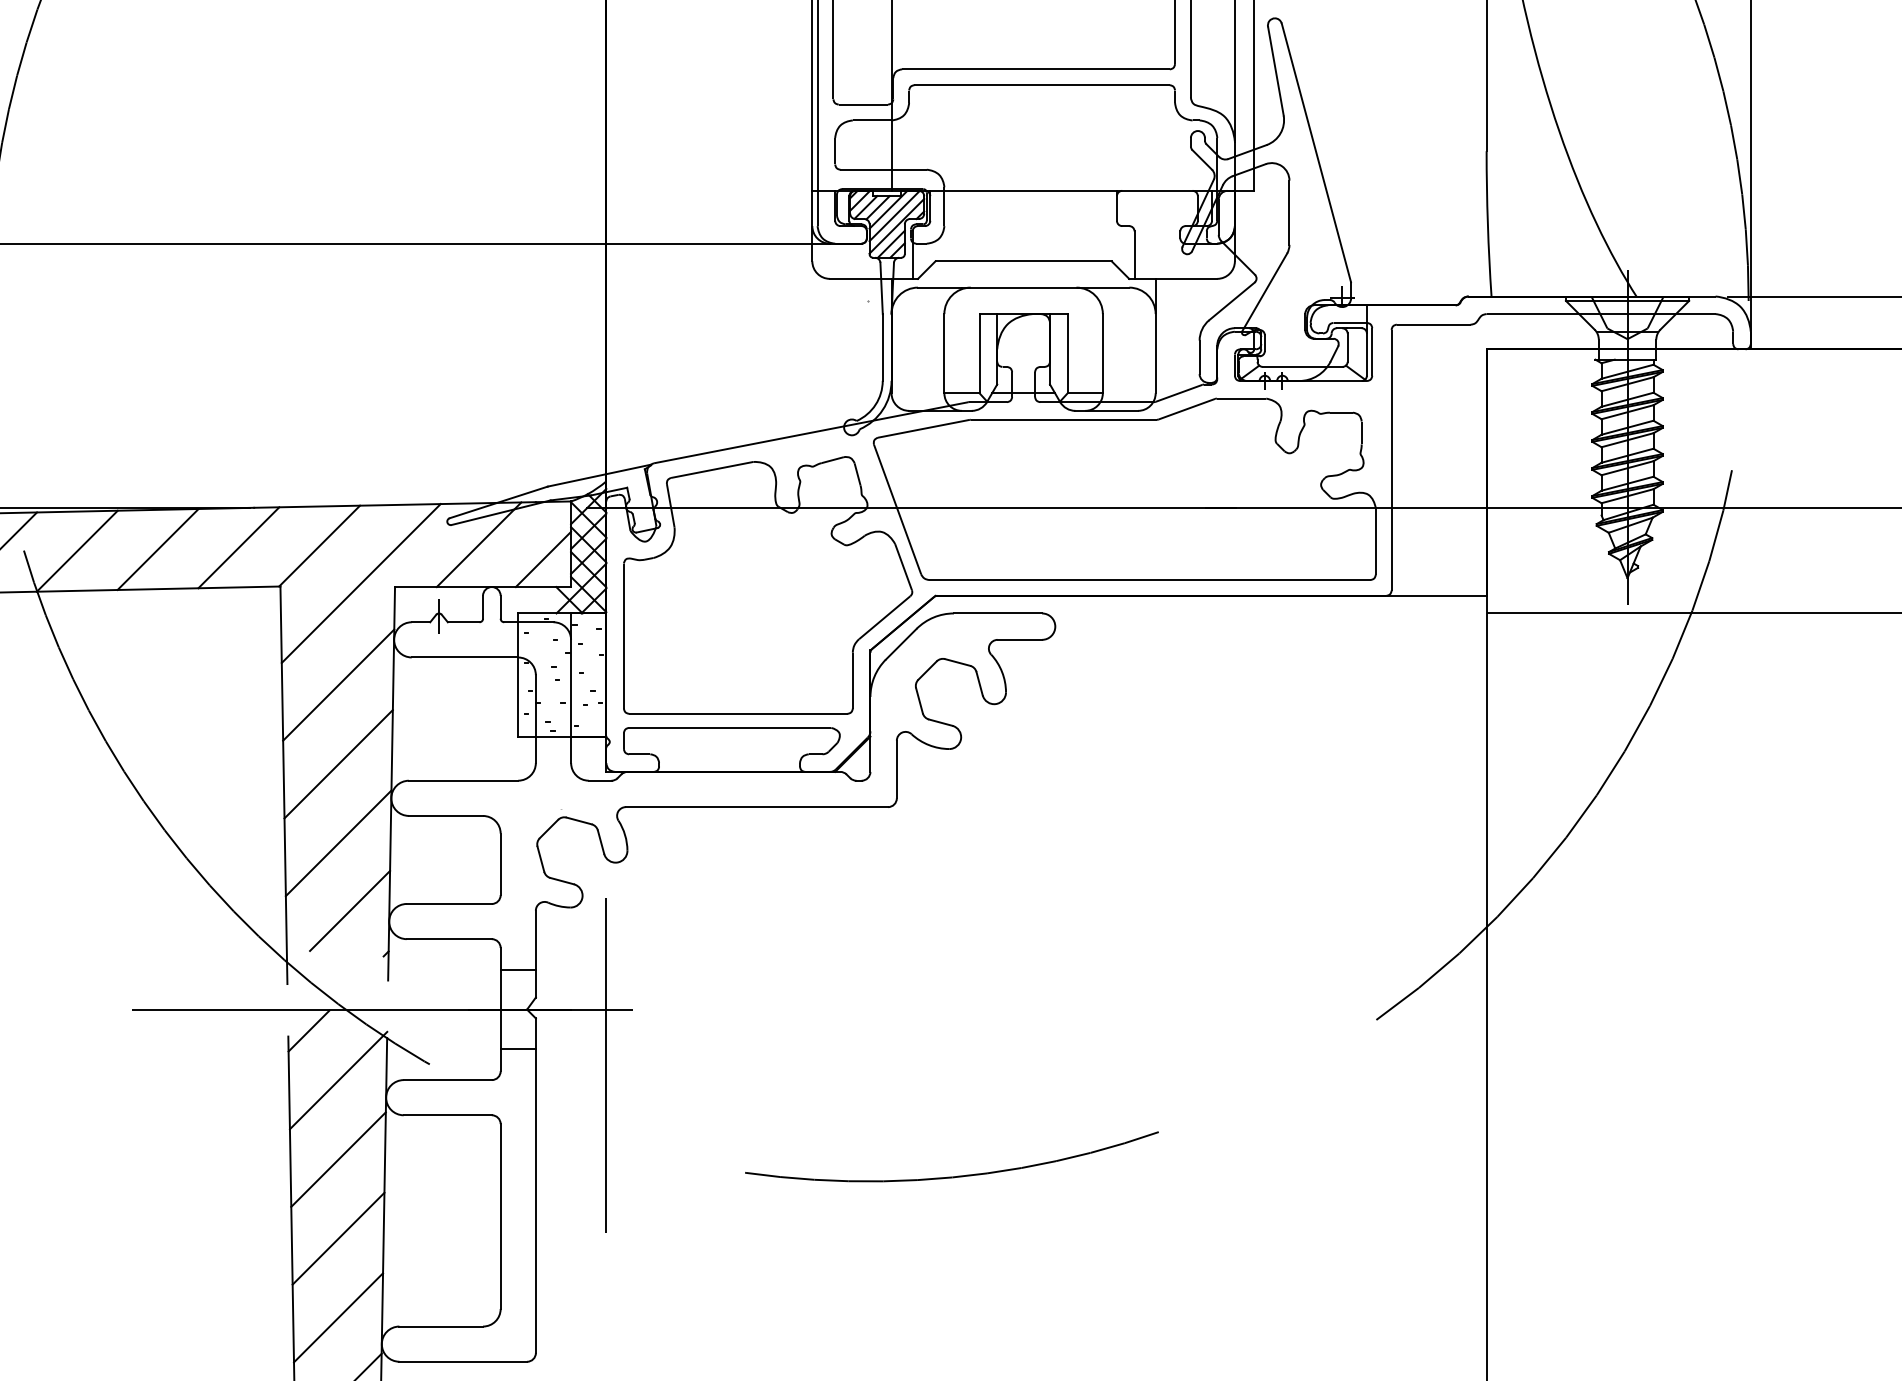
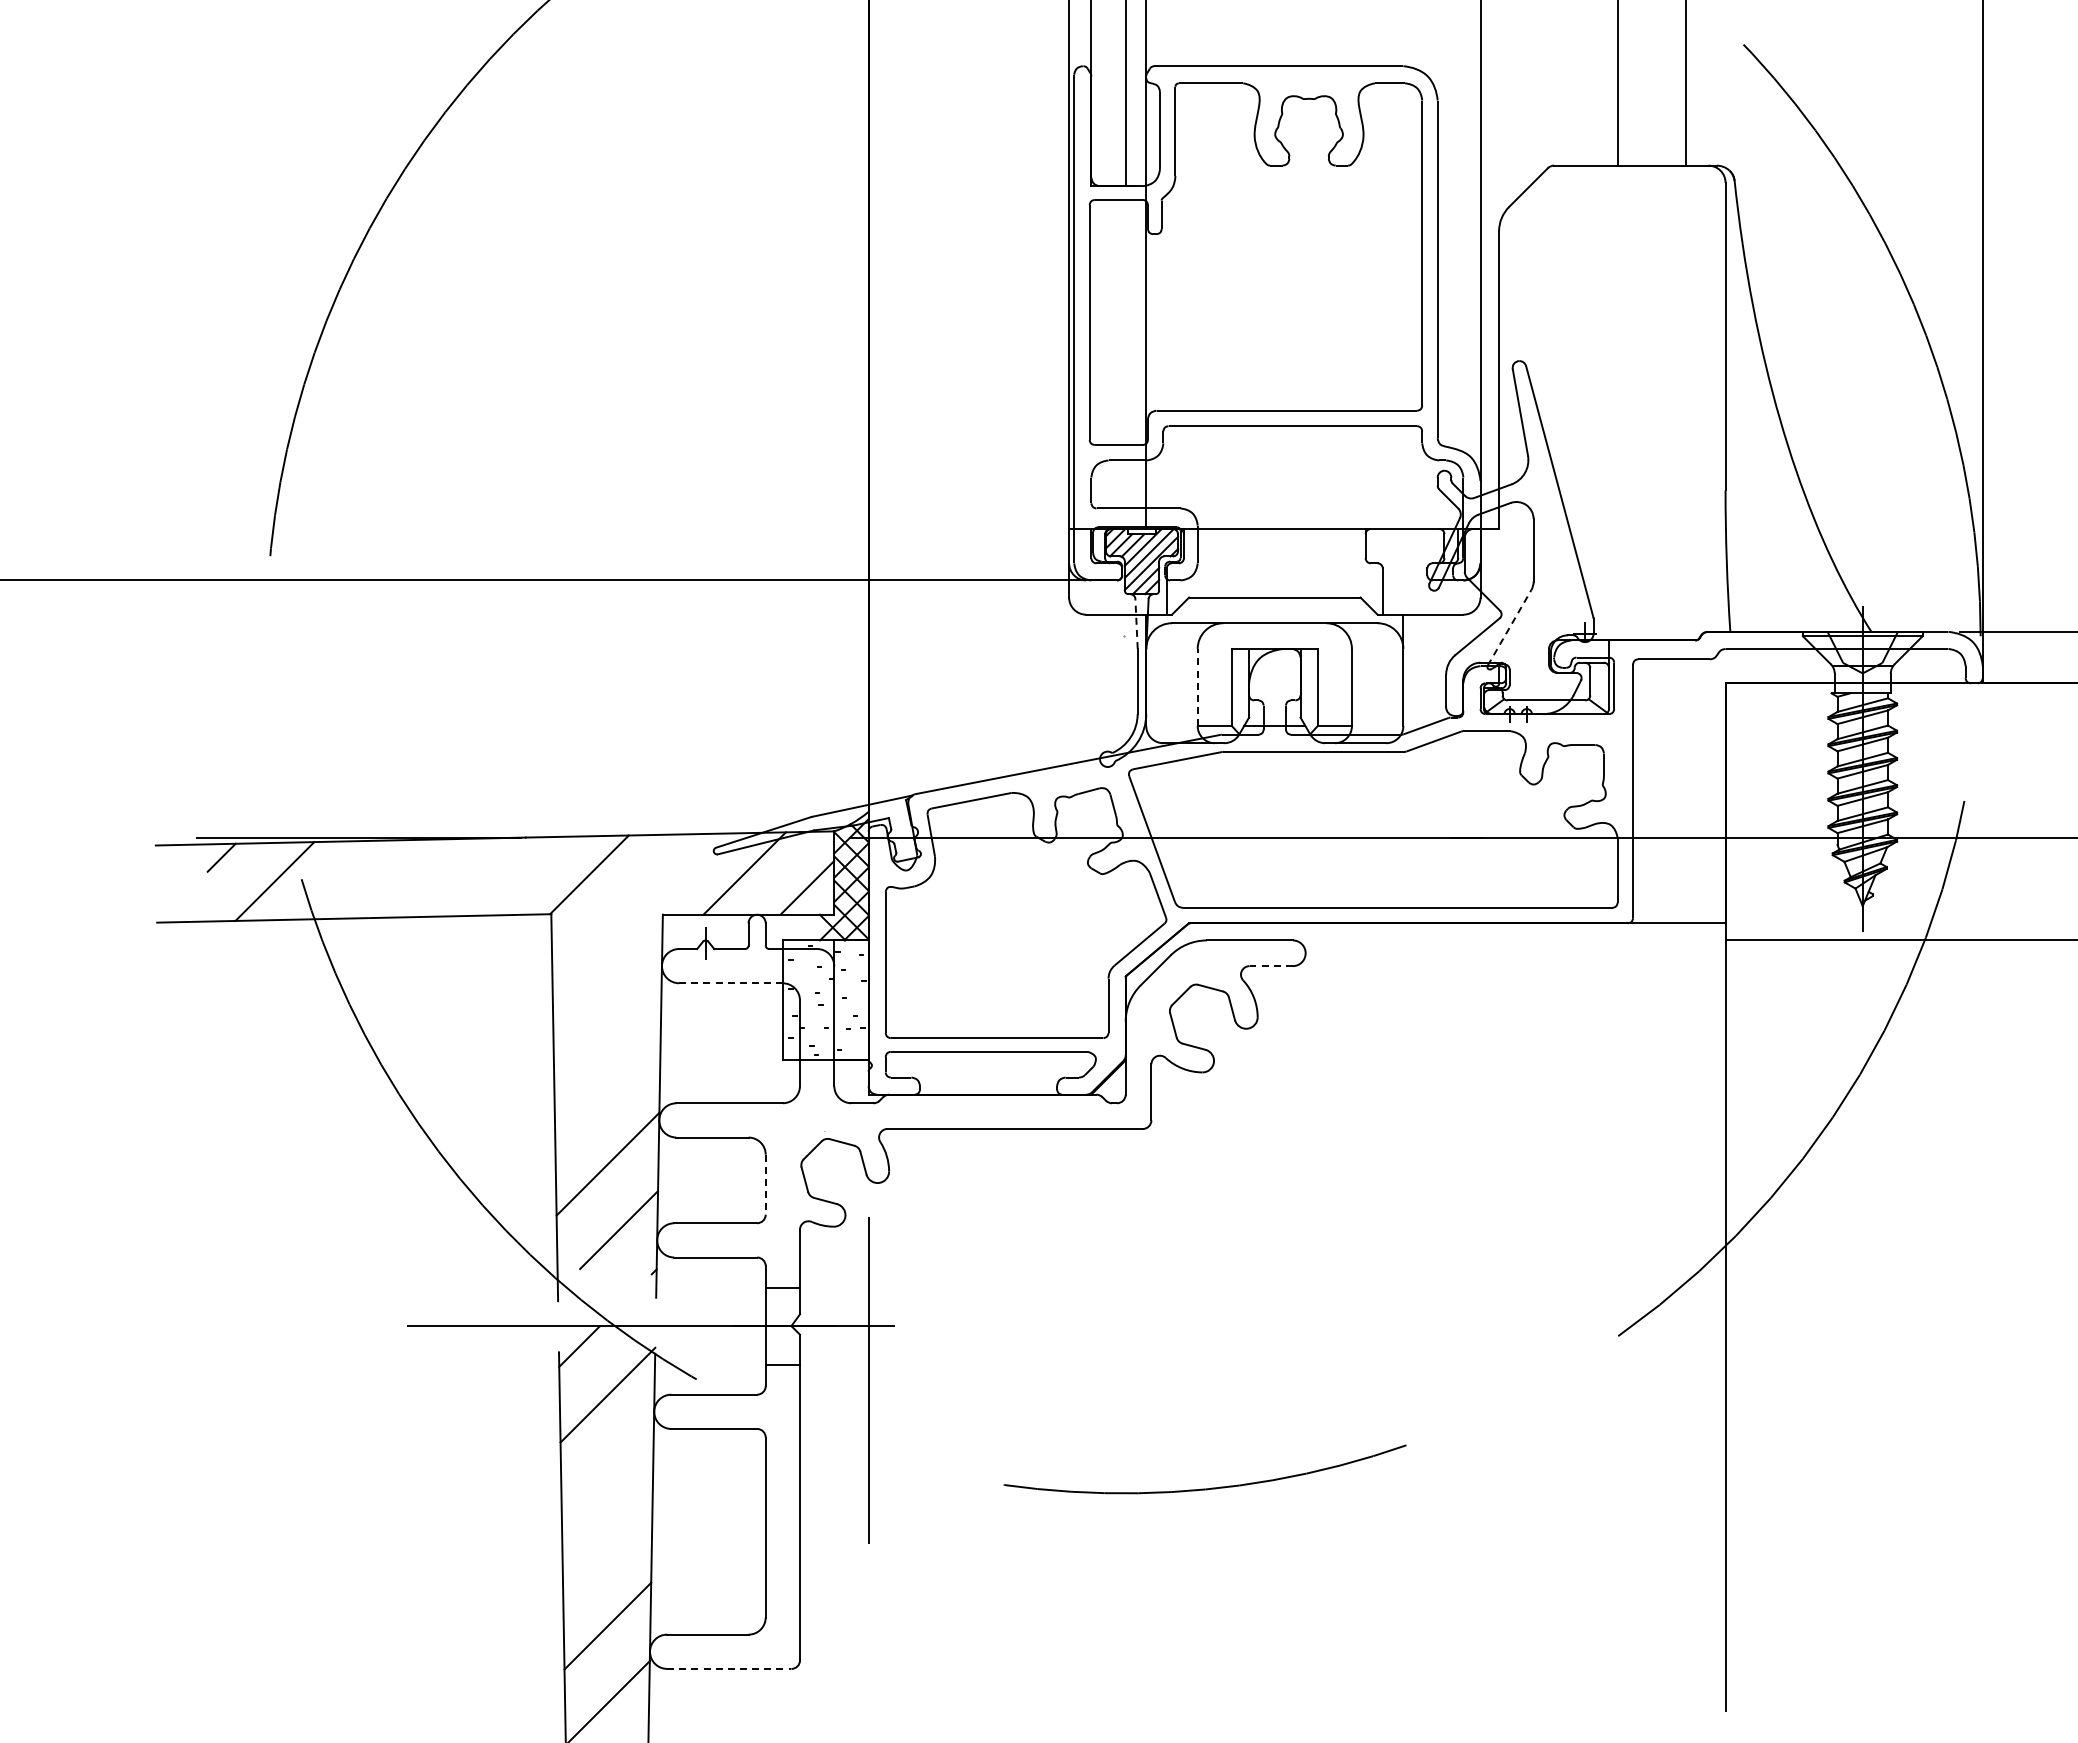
line: (881, 287) -> (1136, 623), solid -> dashed
line: (1264, 292) -> (1509, 627), solid -> dashed
line: (944, 353) -> (1197, 687), solid -> dashed
line: (238, 547) -> (510, 876), removed
line: (157, 548) -> (431, 877), removed
line: (77, 550) -> (353, 879), removed
line: (360, 582) -> (629, 910), removed
line: (1020, 640) -> (1271, 966), solid -> dashed
line: (464, 657) -> (730, 983), solid -> dashed
line: (338, 685) -> (607, 1010), removed
line: (338, 763) -> (607, 1086), removed
line: (500, 864) -> (765, 1184), solid -> dashed
line: (338, 1160) -> (607, 1472), removed
line: (338, 1238) -> (607, 1548), removed
line: (463, 1361) -> (729, 1668), solid -> dashed

